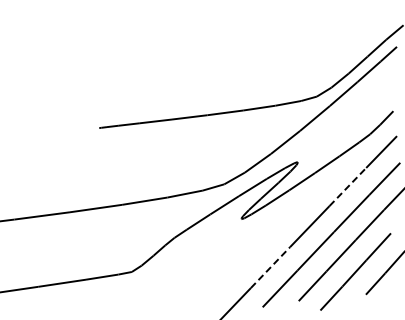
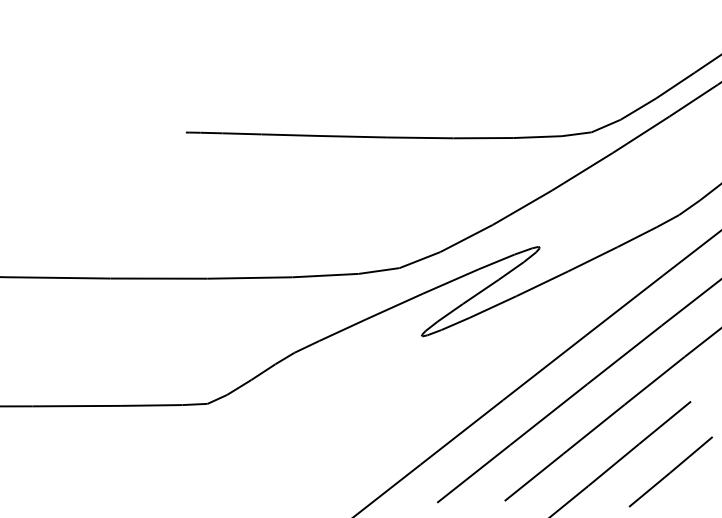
line: (348, 186) -> (625, 304), dashed -> solid
line: (270, 267) -> (461, 432), dashed -> solid

